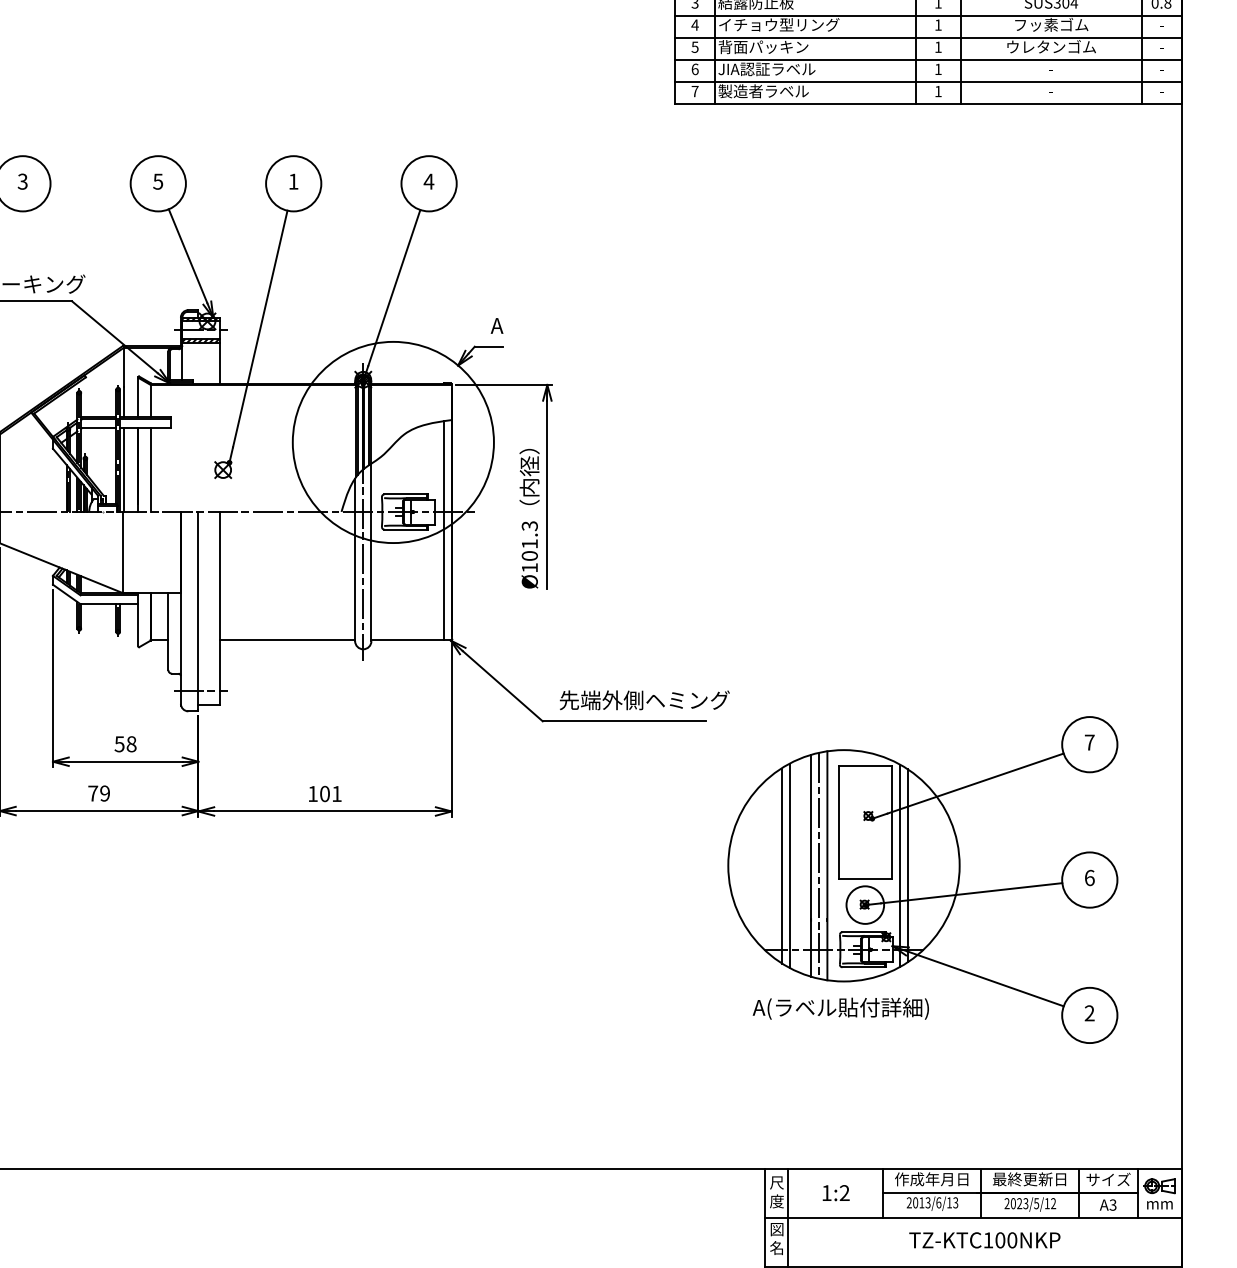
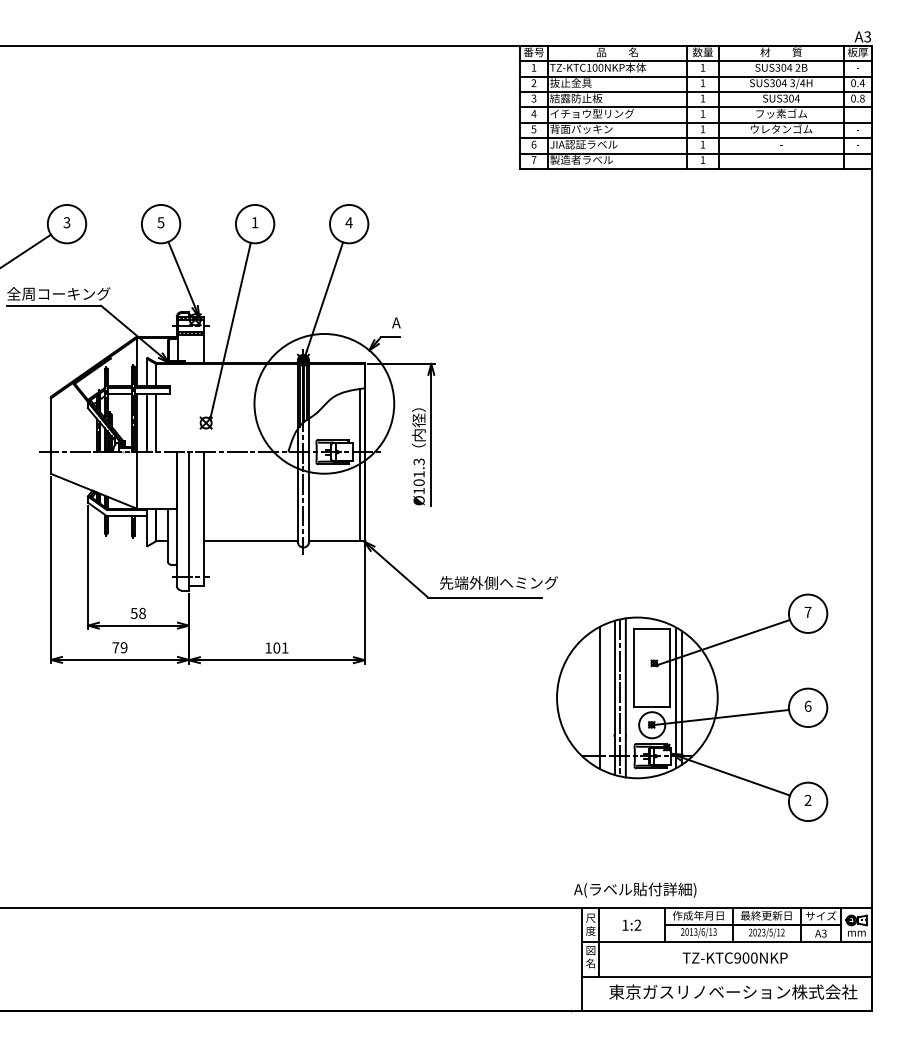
line: (782, 865) -> (594, 697), removed
text: (841, 1007) -> (635, 889), moved
text: (988, 1239) -> (737, 957), TZ-KTC100NKP -> TZ-KTC900NKP

